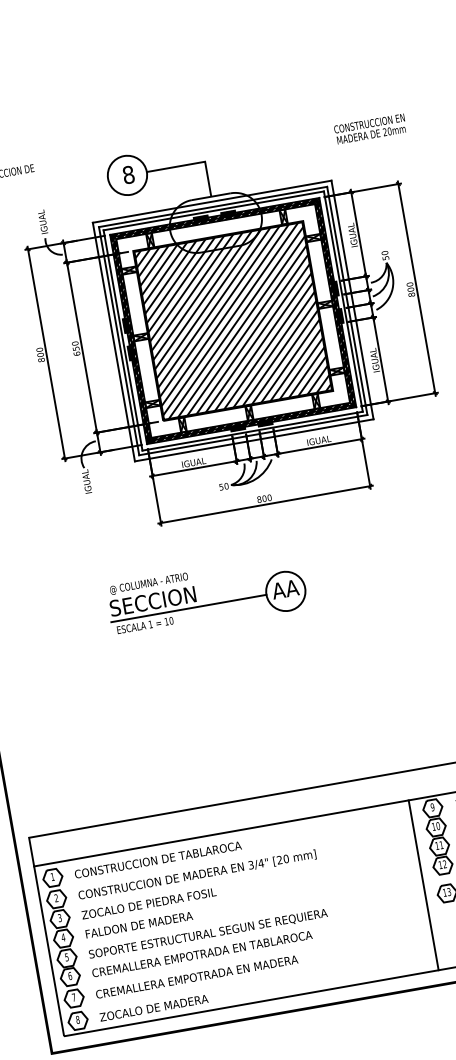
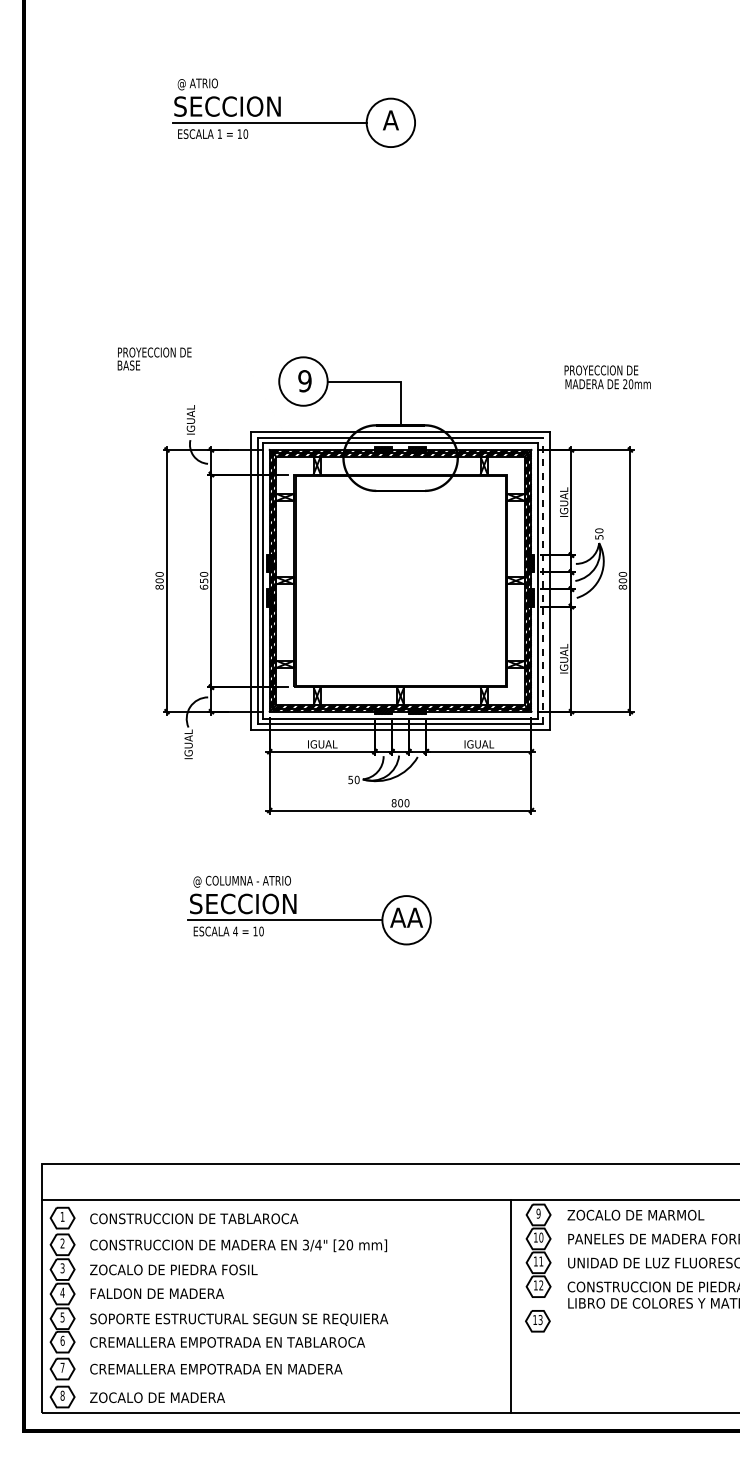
text: (369, 123) -> (608, 370), CONSTRUCCION EN -> PROYECCION DE
text: (128, 175) -> (304, 381), 8 -> 9
line: (347, 300) -> (543, 580), solid -> dashed
hatch: (233, 320) -> (400, 580), removed
text: (150, 624) -> (235, 931), 1 -> 4

